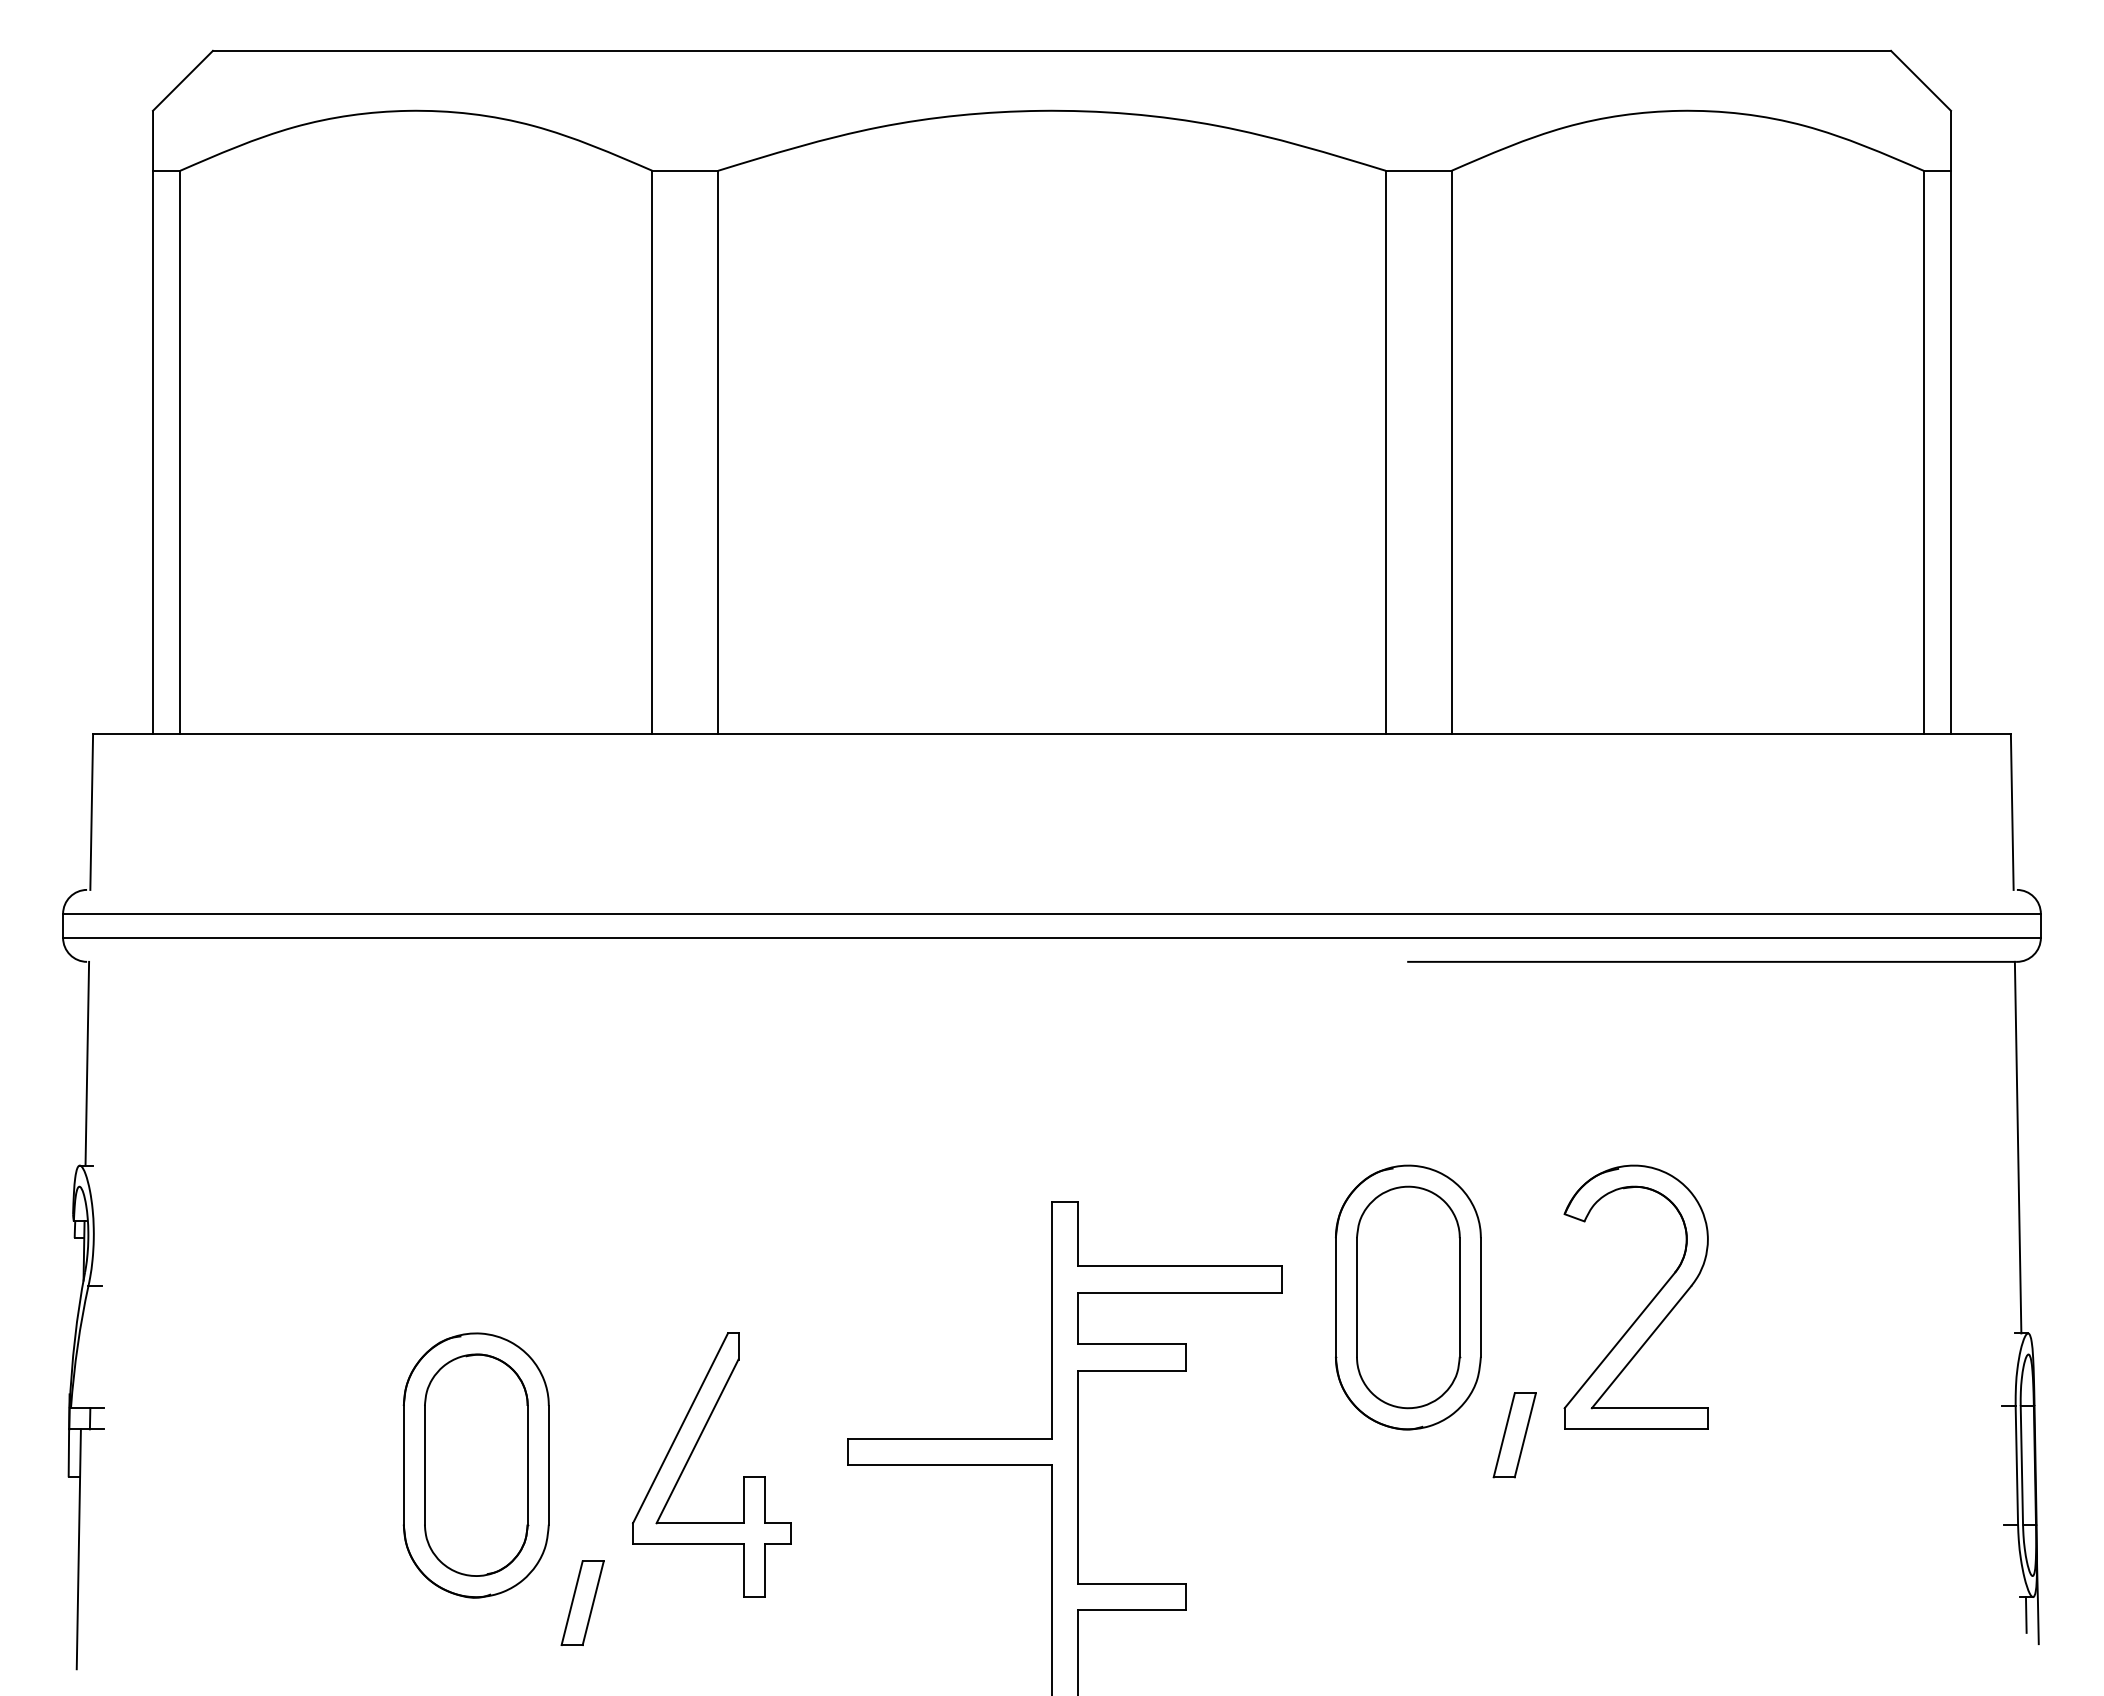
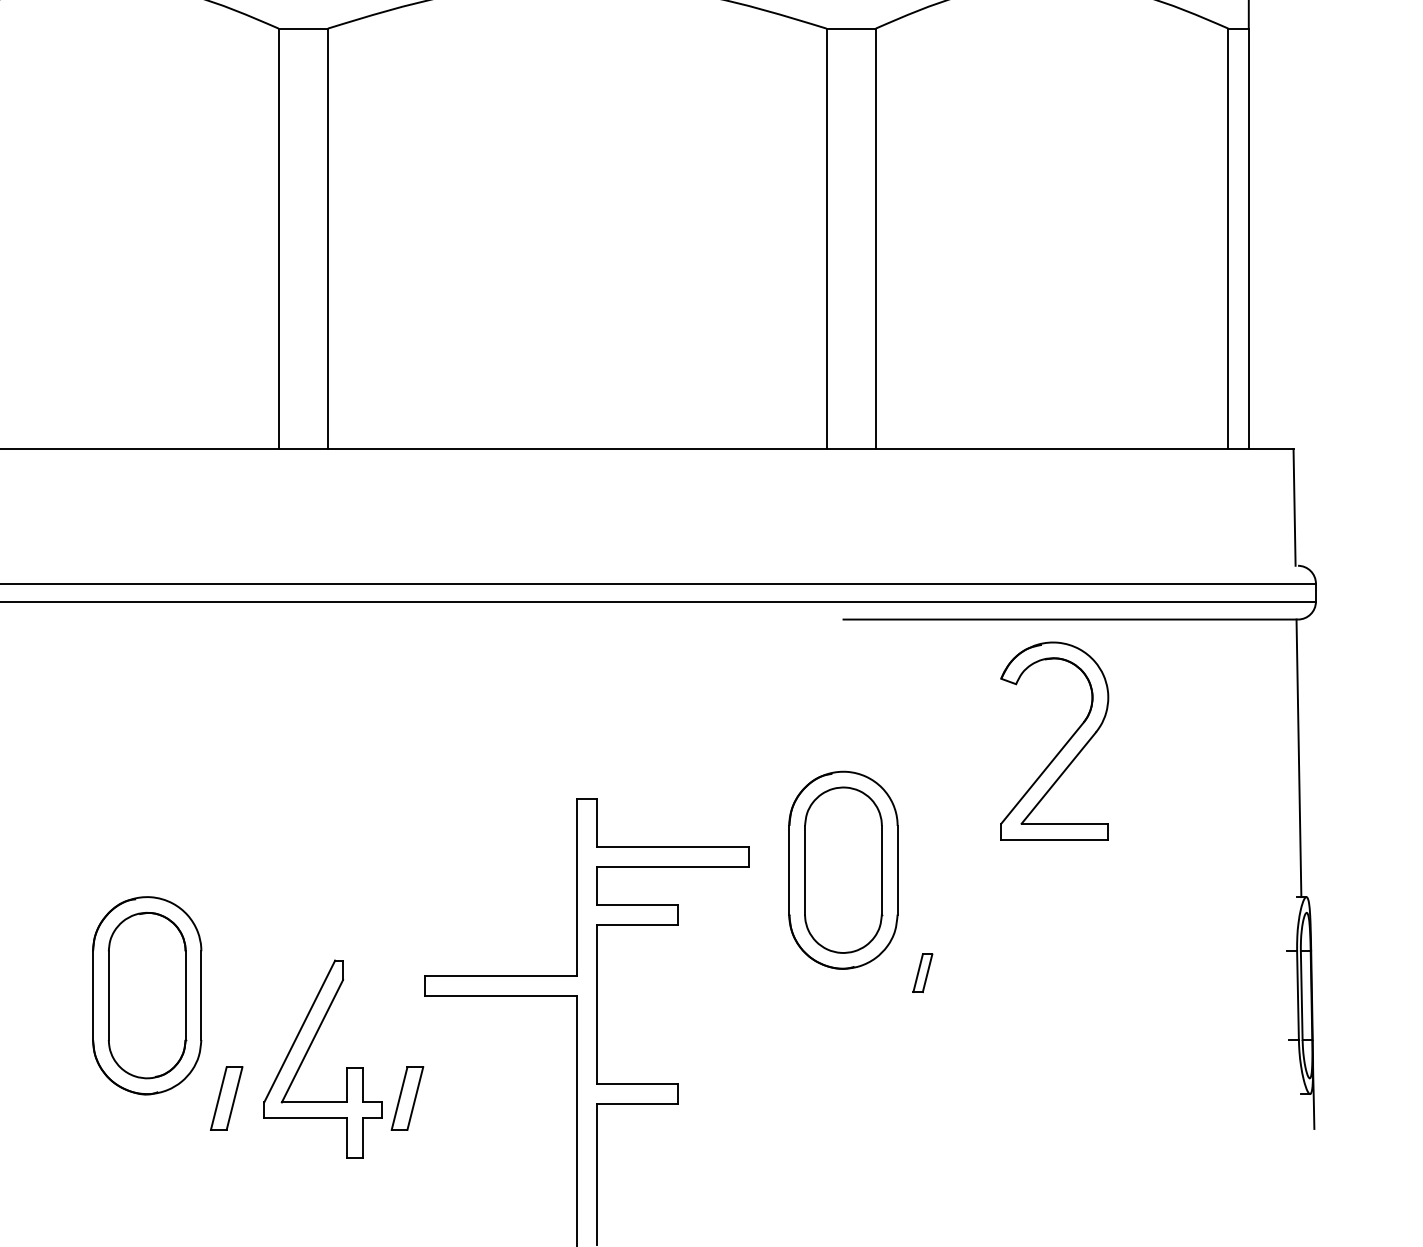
part: (1647, 1304) -> (1063, 746), moved
part: (1514, 1435) -> (922, 973), size x0.6
part: (691, 1455) -> (307, 1051), moved
part: (824, 1602) -> (407, 1098), added
line: (2025, 1614) -> (1304, 1107), removed

